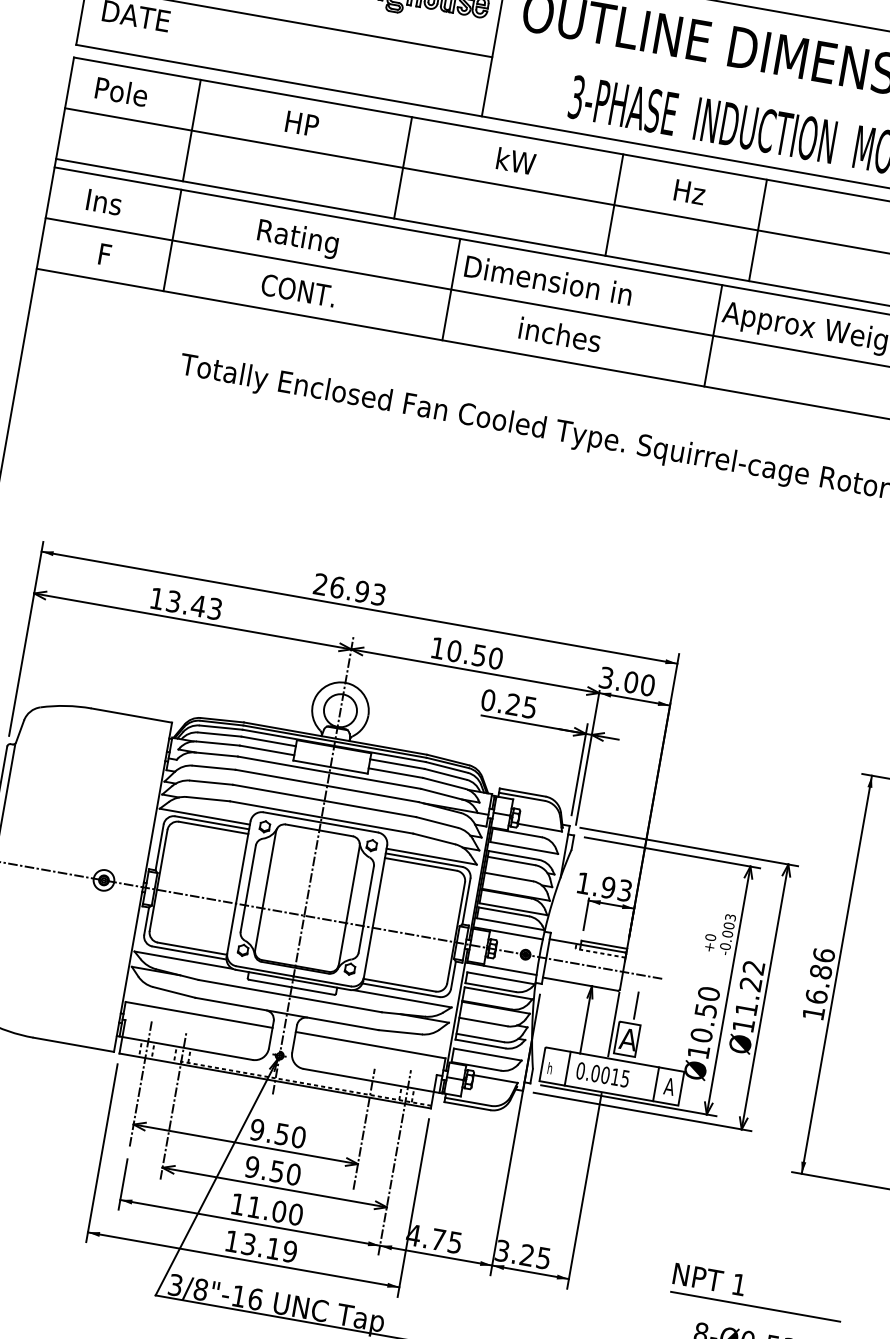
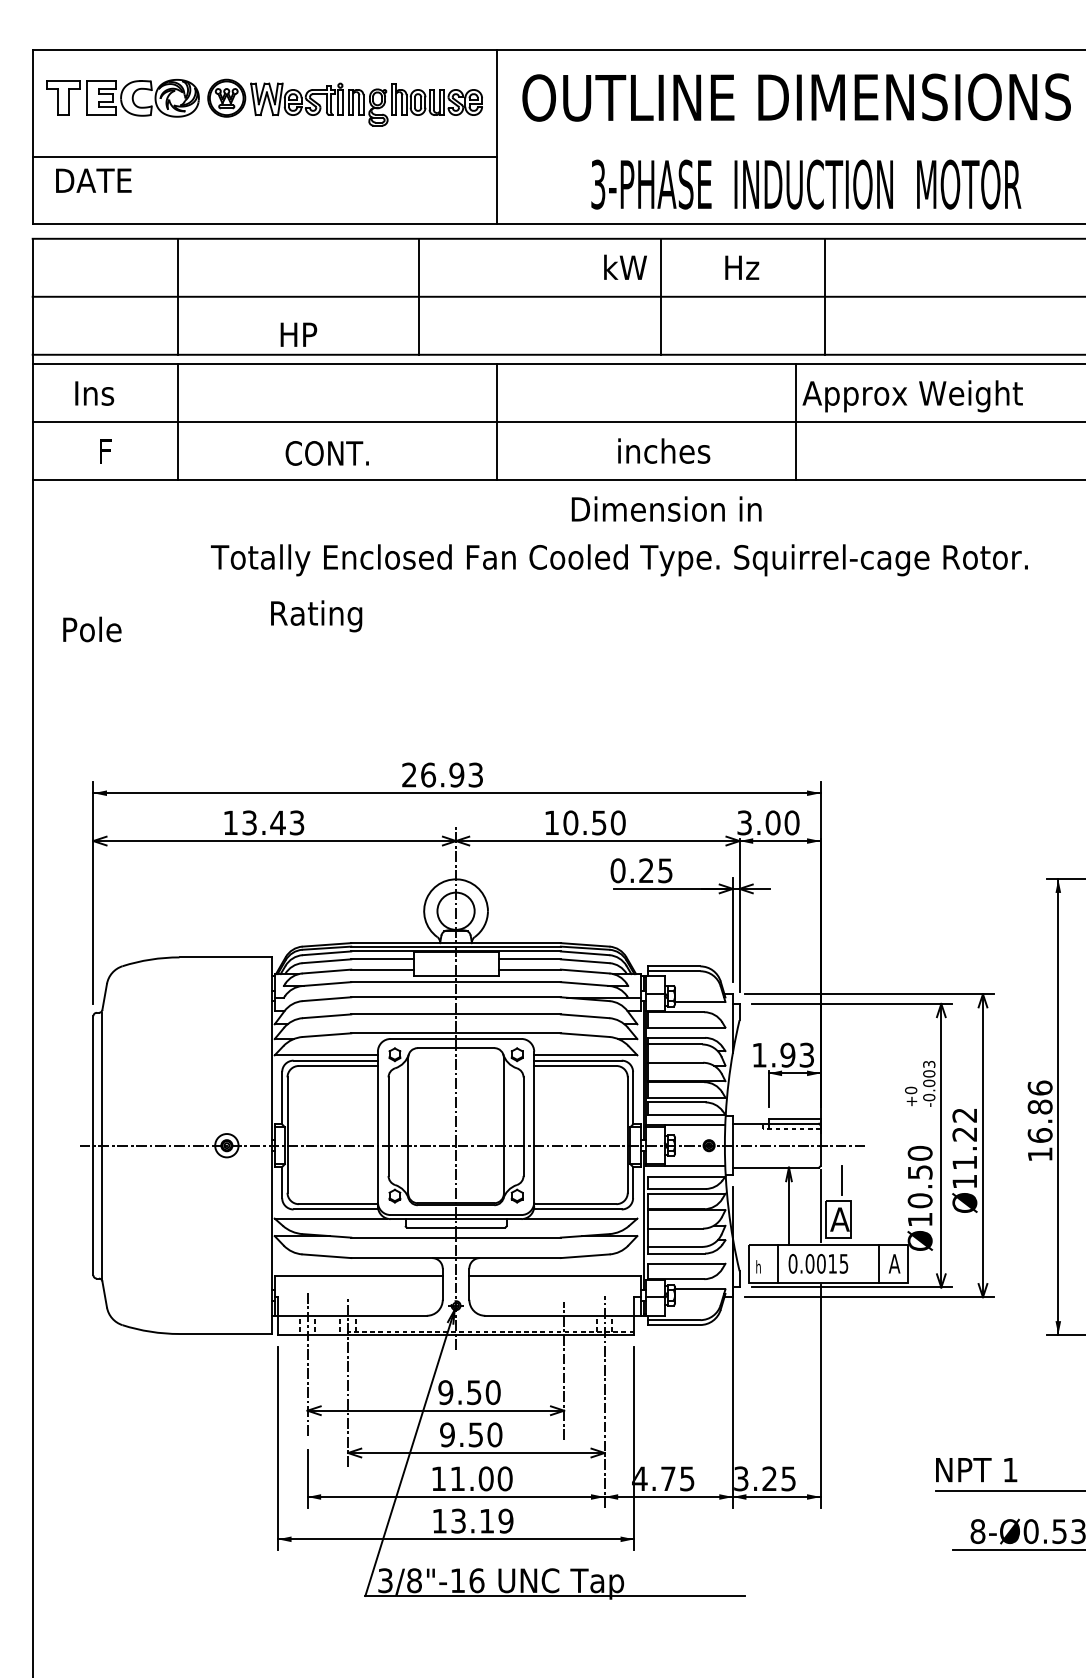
text: (121, 91) -> (92, 629), moved
text: (301, 123) -> (298, 334), moved
text: (516, 160) -> (625, 266), moved
text: (297, 239) -> (316, 616), moved
text: (548, 279) -> (666, 508), moved
text: (560, 334) -> (664, 450), moved

